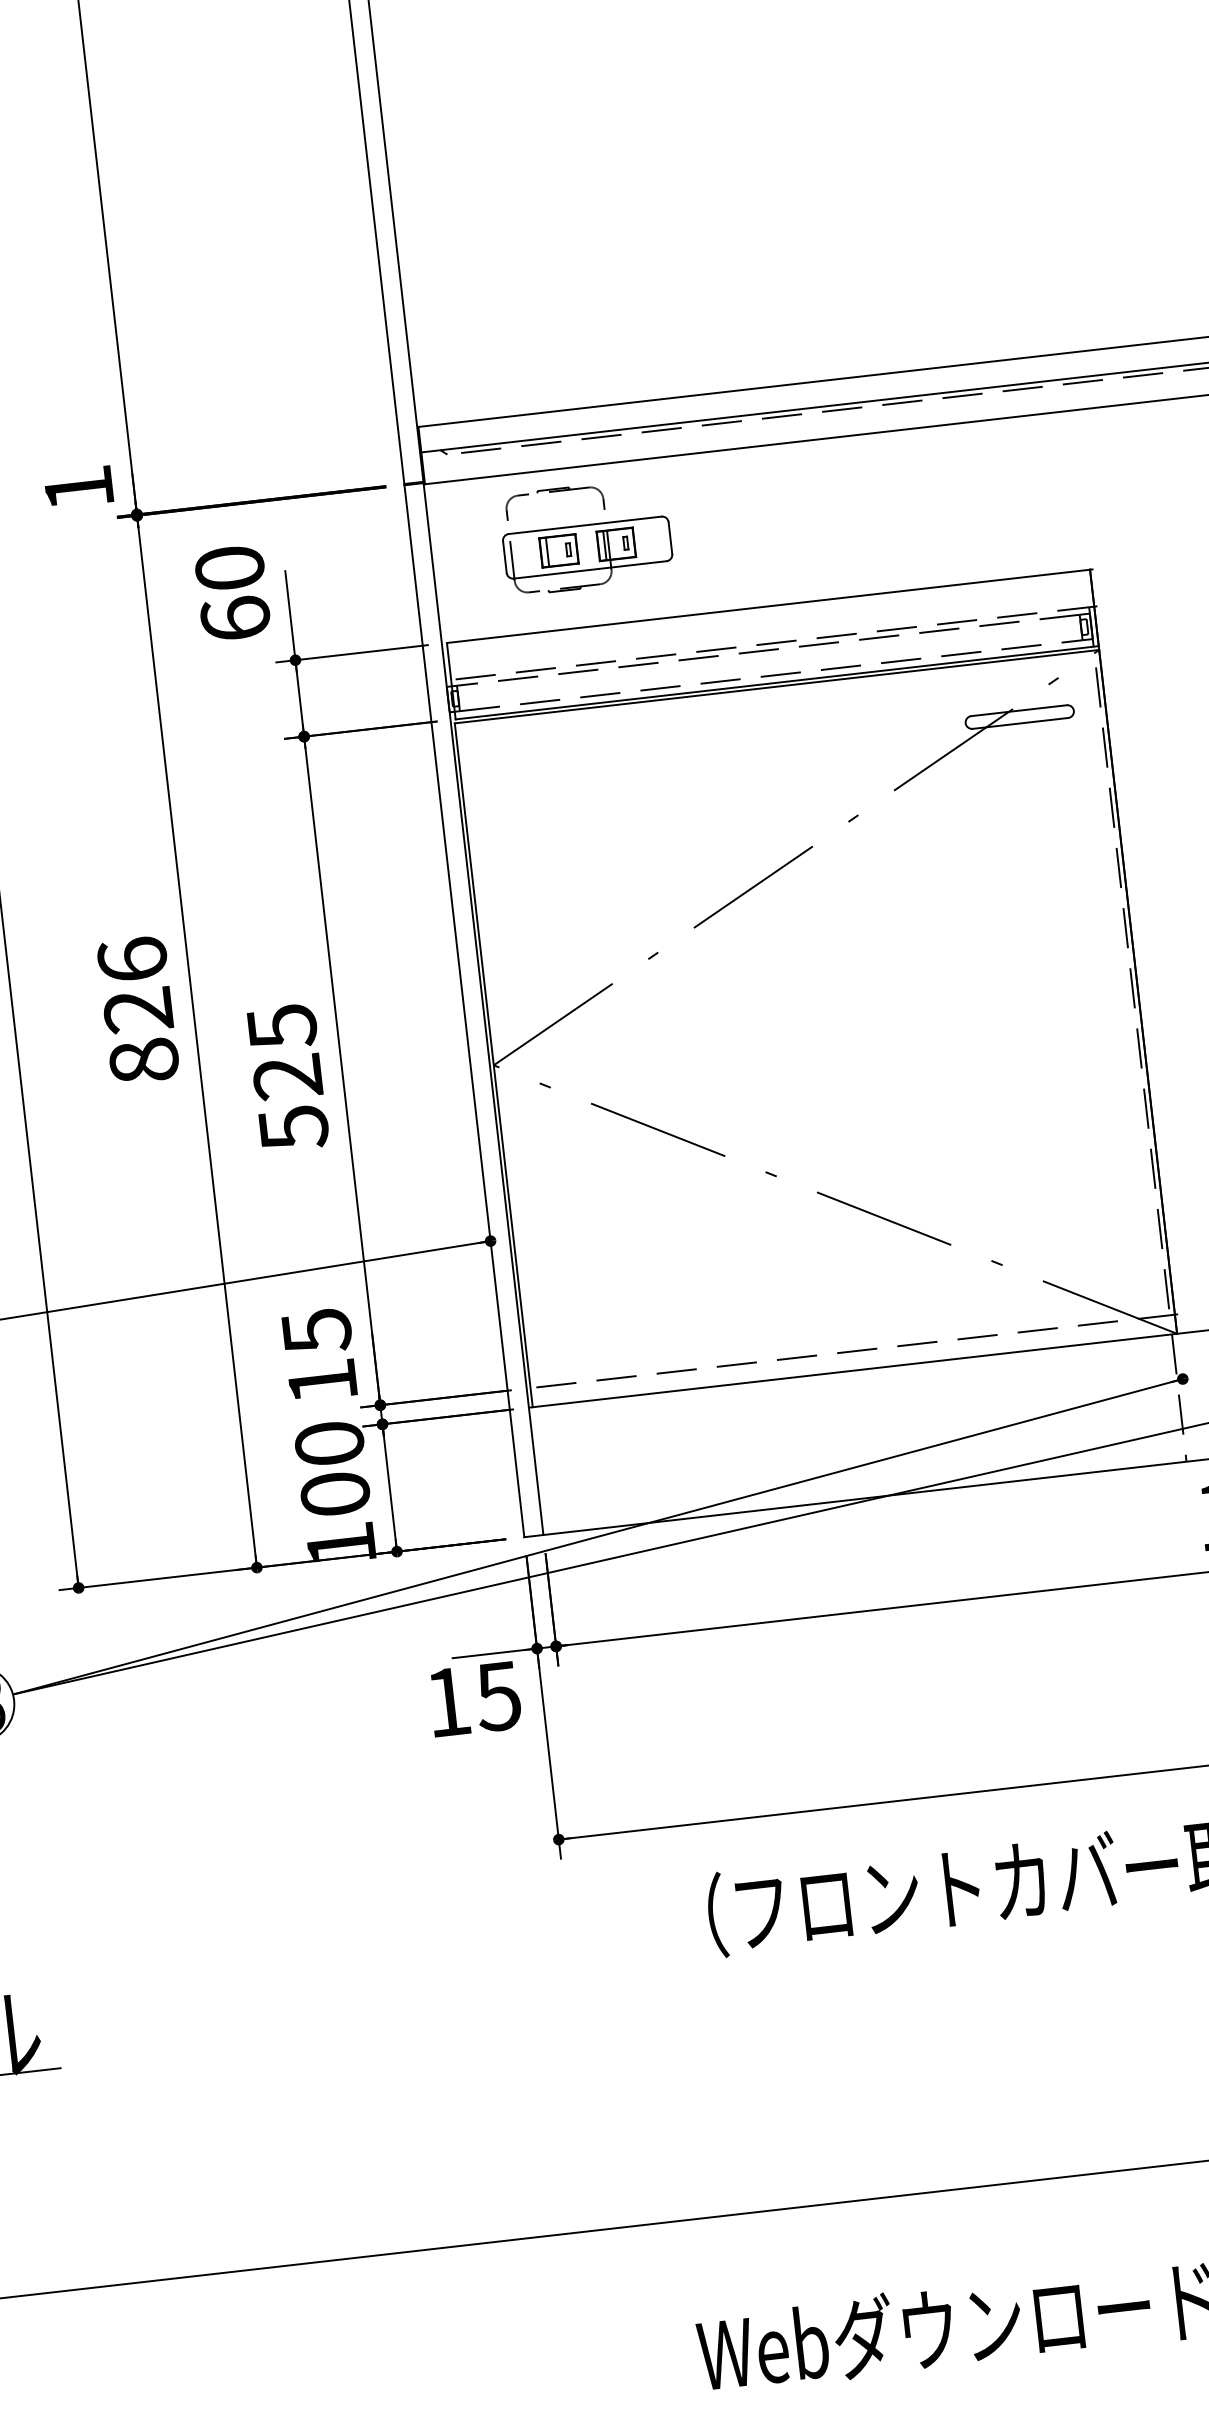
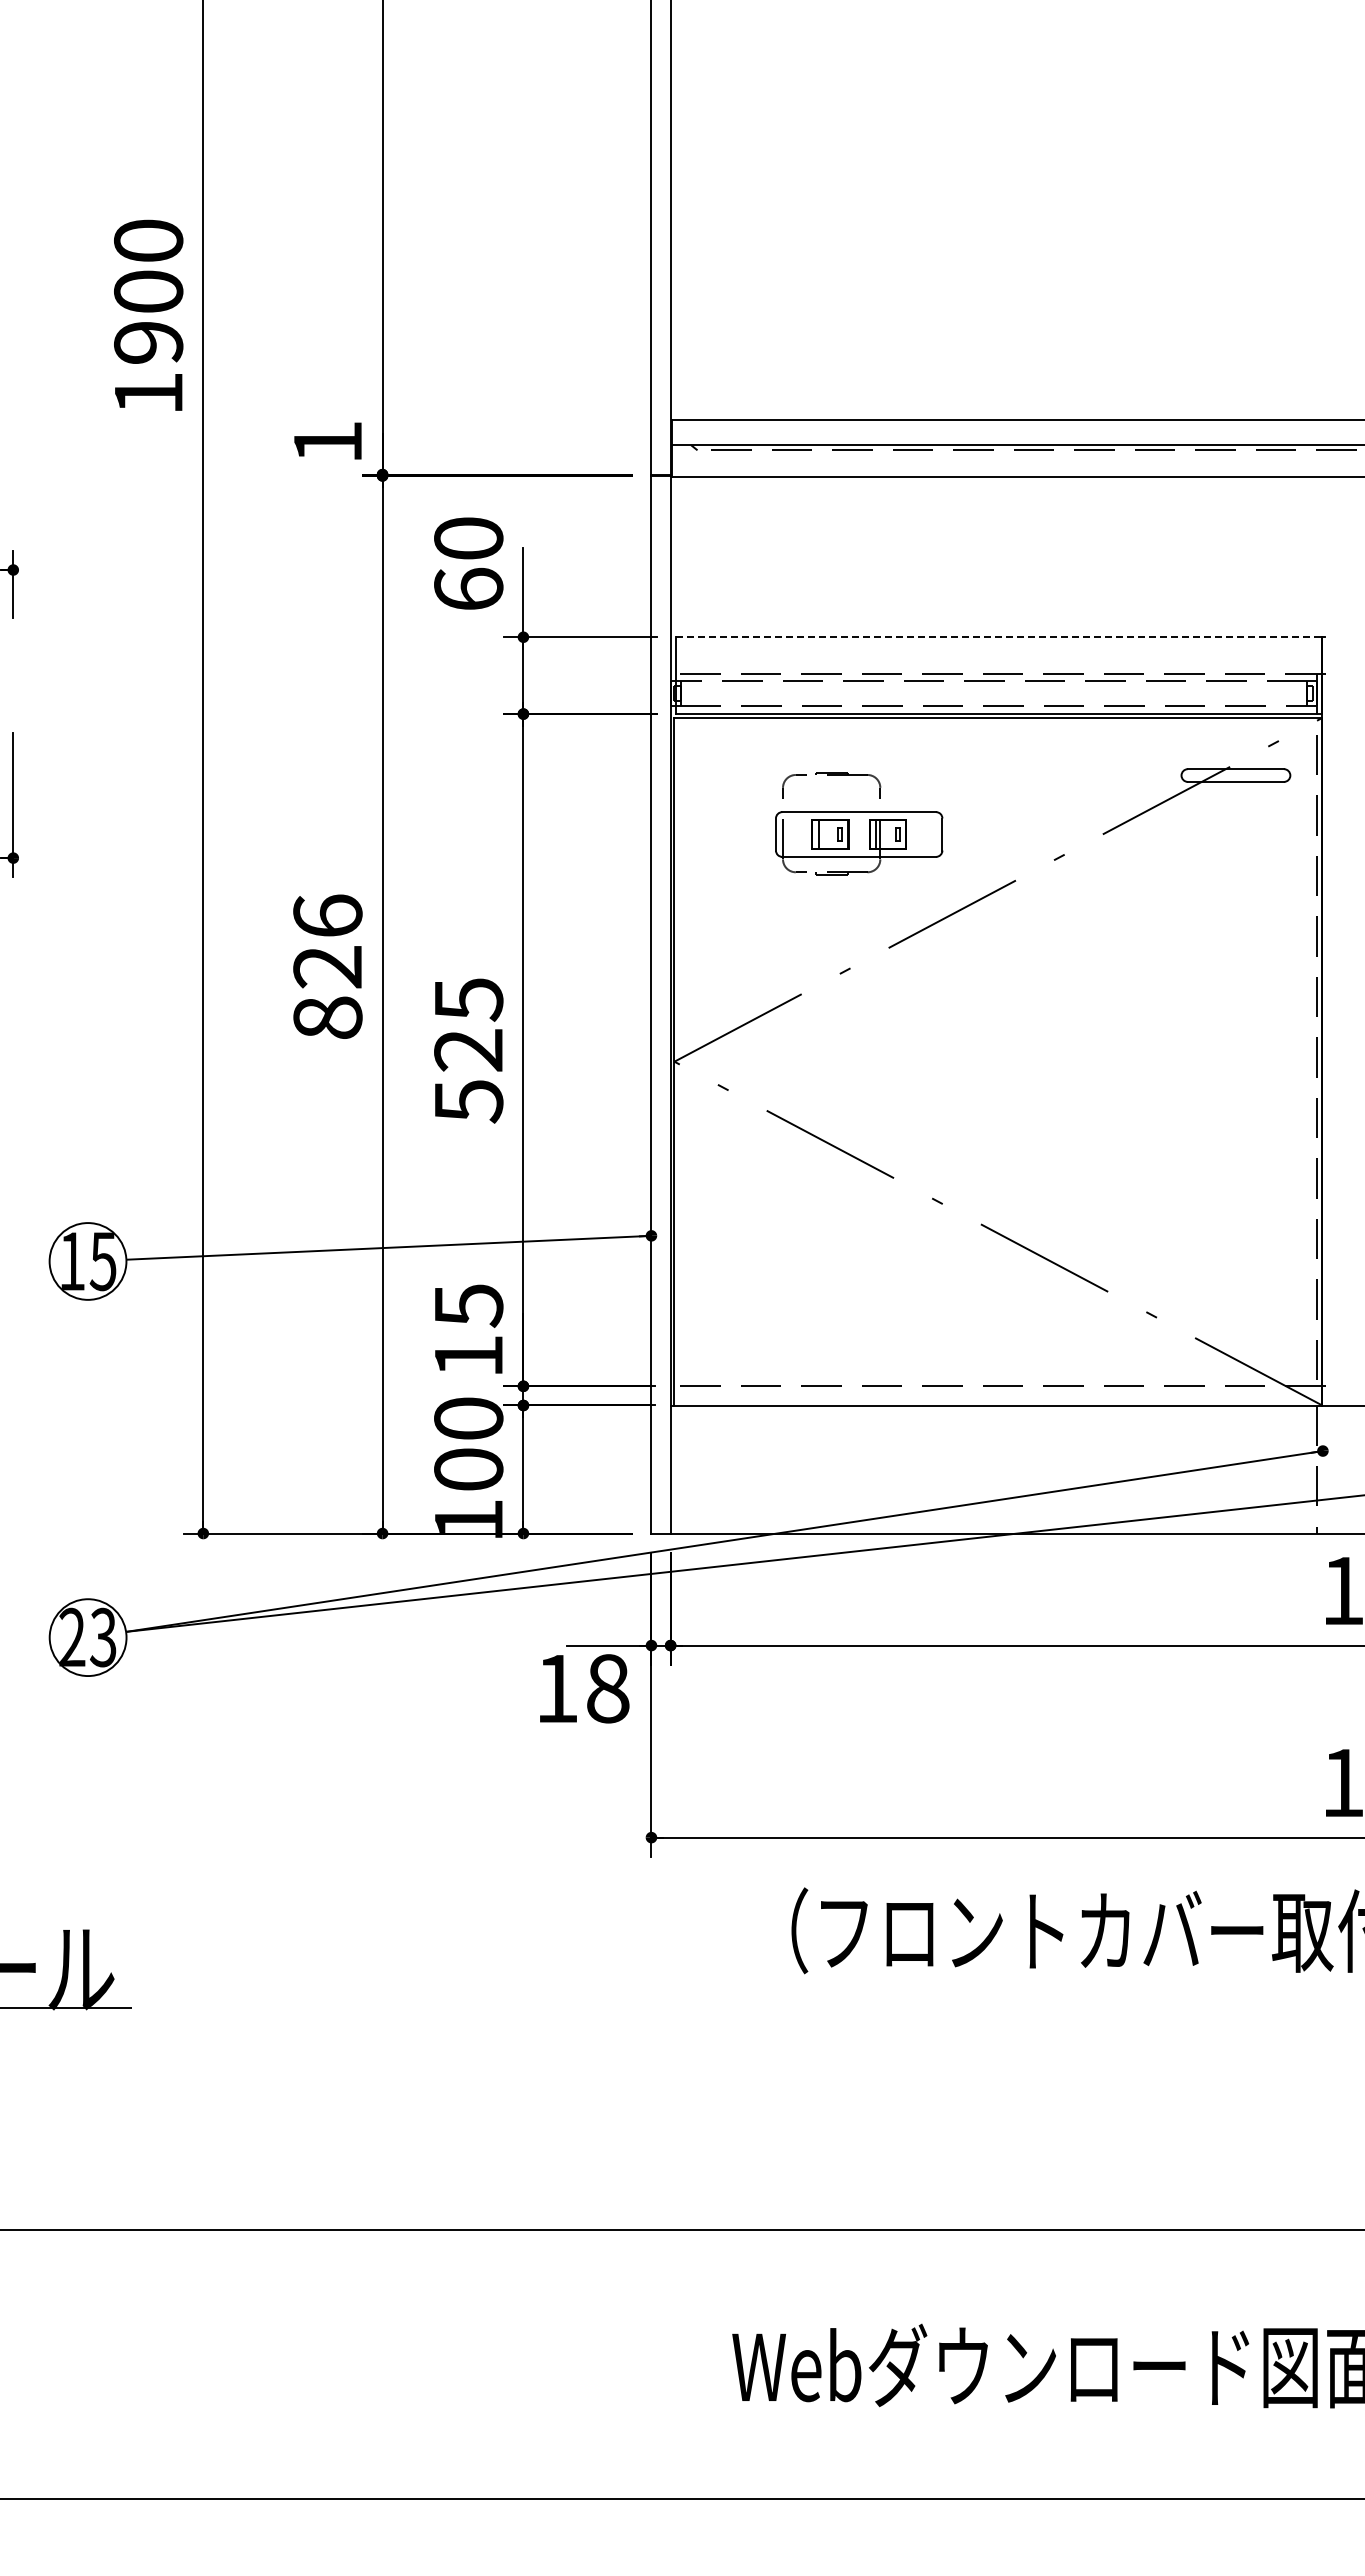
part: (586, 536) -> (859, 823), moved
line: (768, 606) -> (999, 637), solid -> dashed
text: (498, 1696) -> (607, 1688), 15 -> 18

